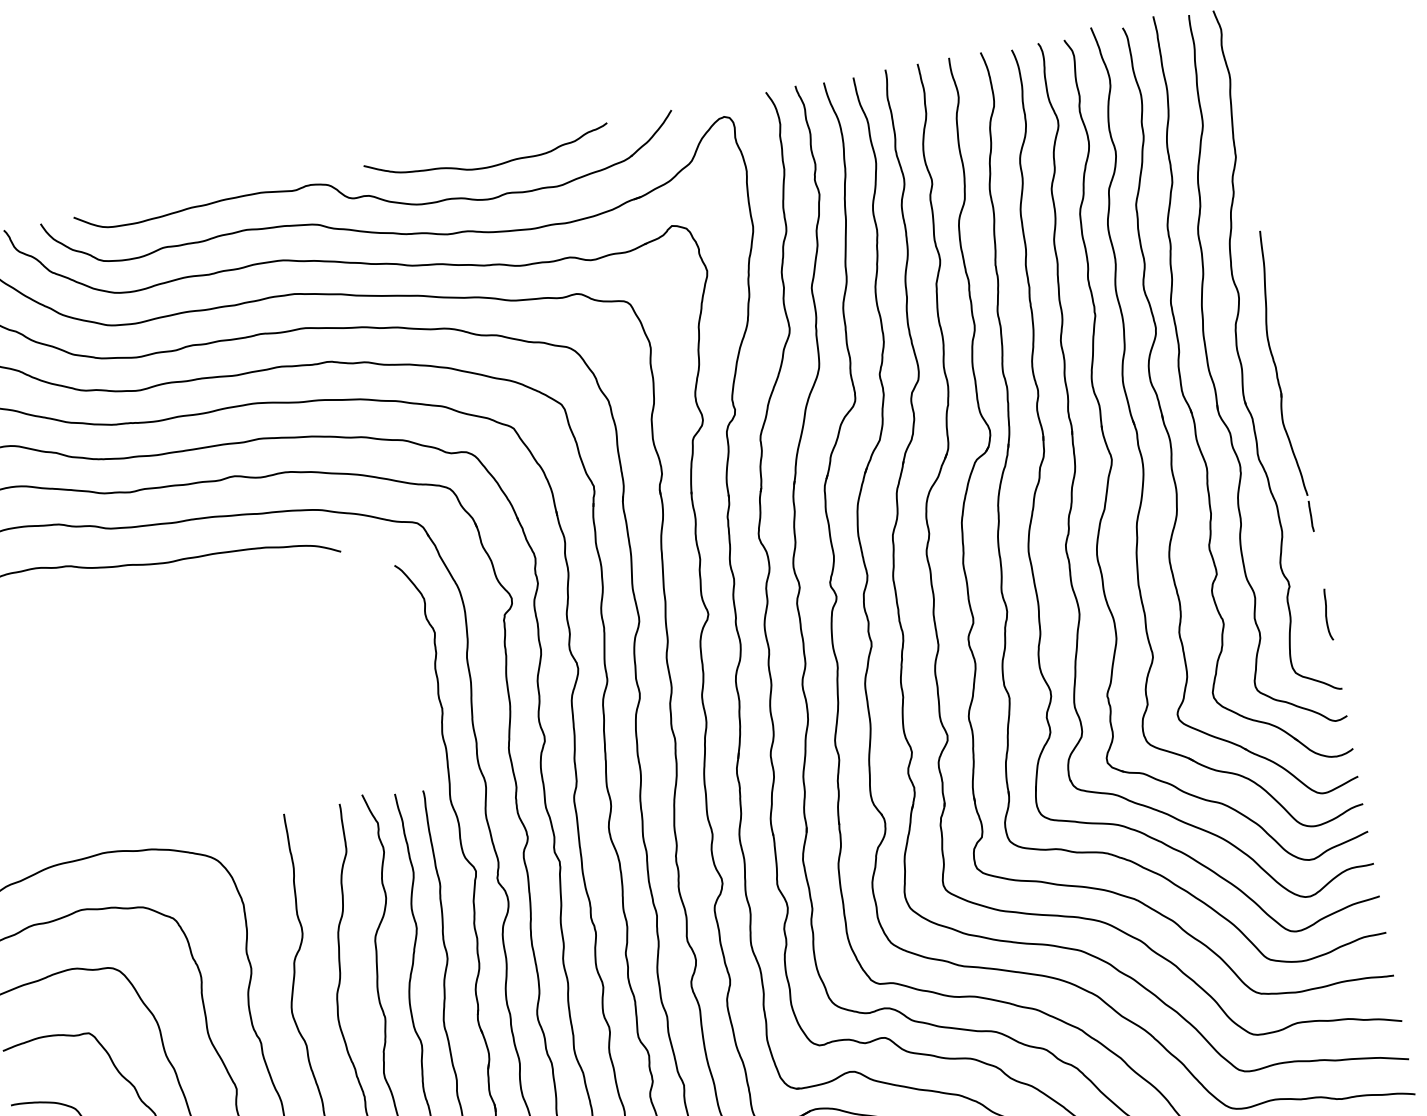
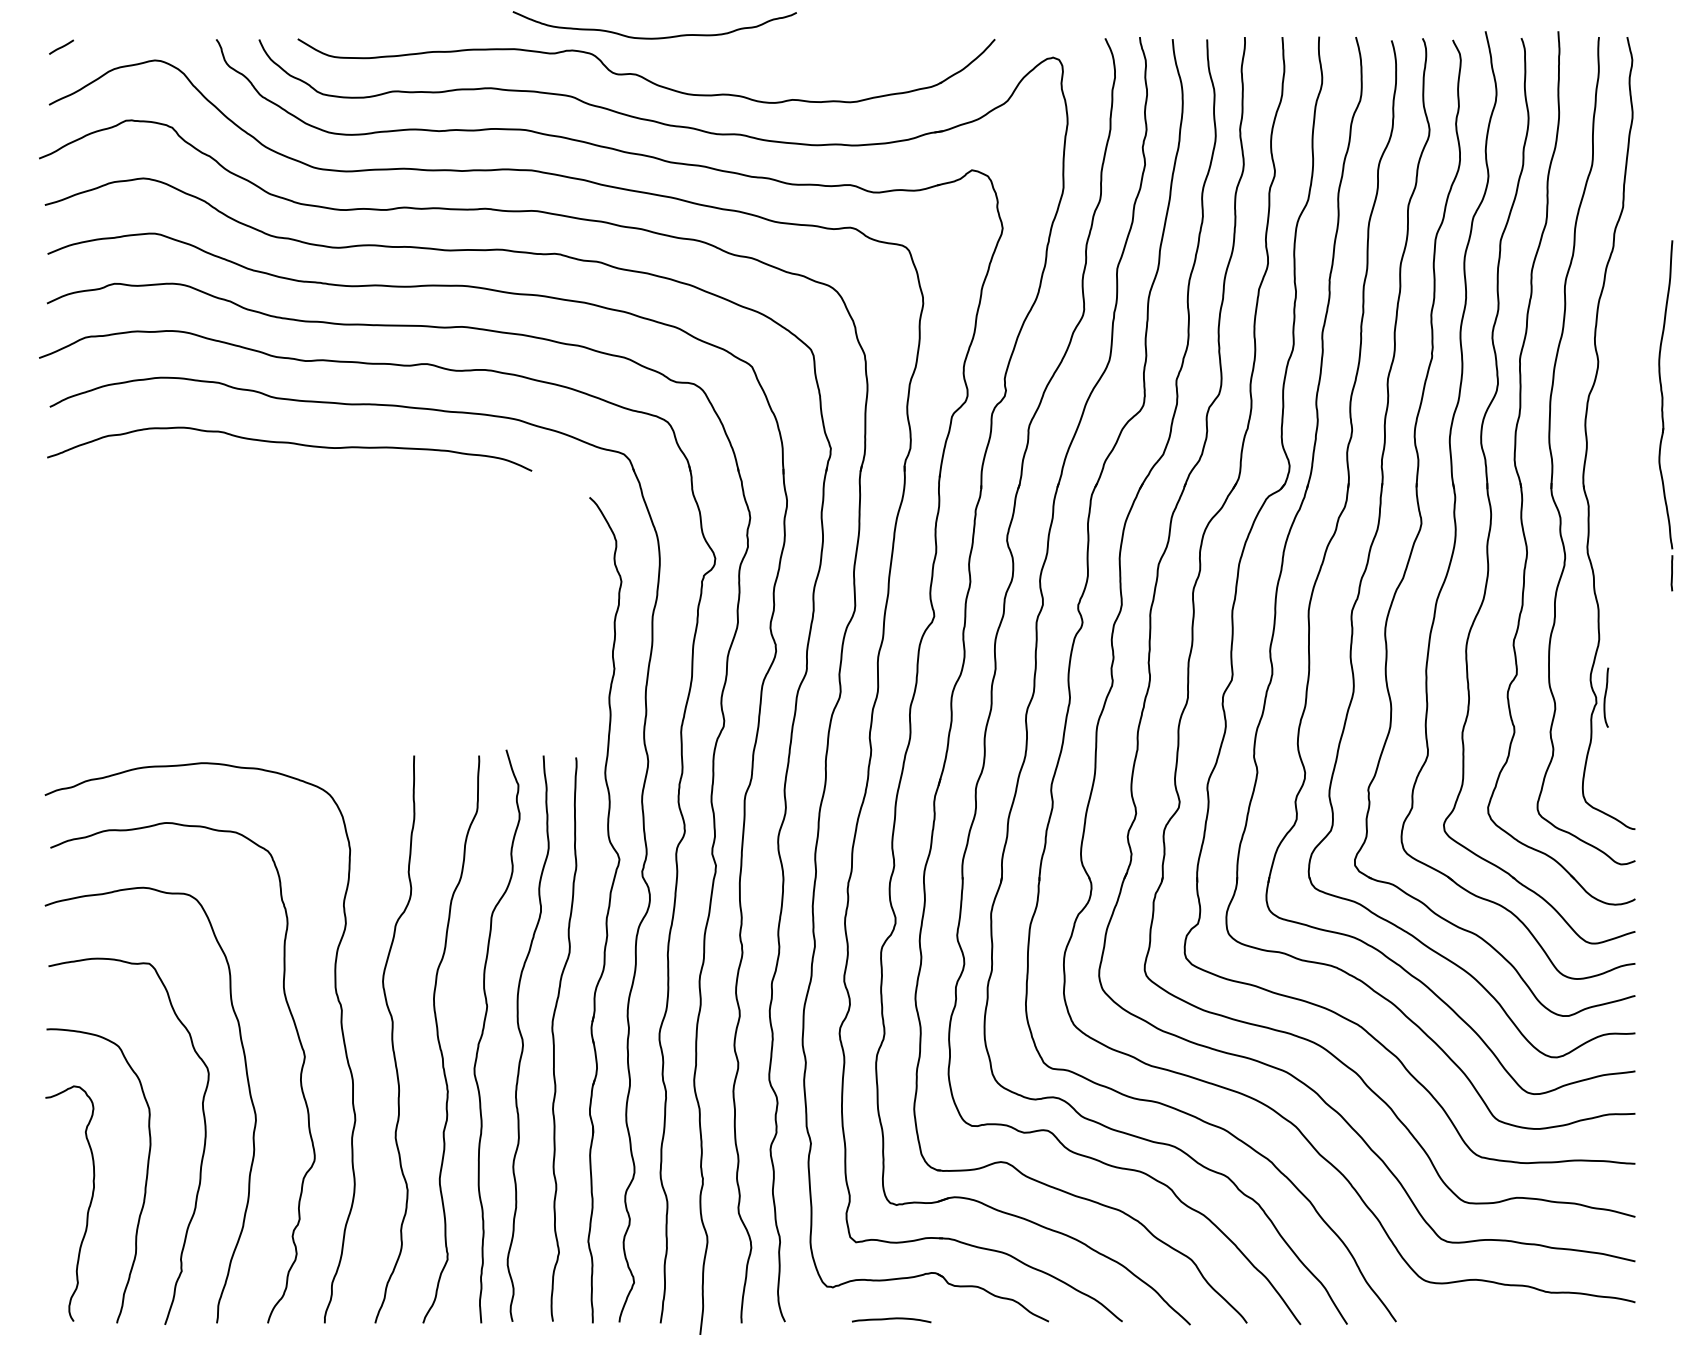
curve: (489, 166) -> (654, 37), moved
part: (1281, 382) -> (1665, 415), moved
curve: (1327, 613) -> (1606, 696), moved

